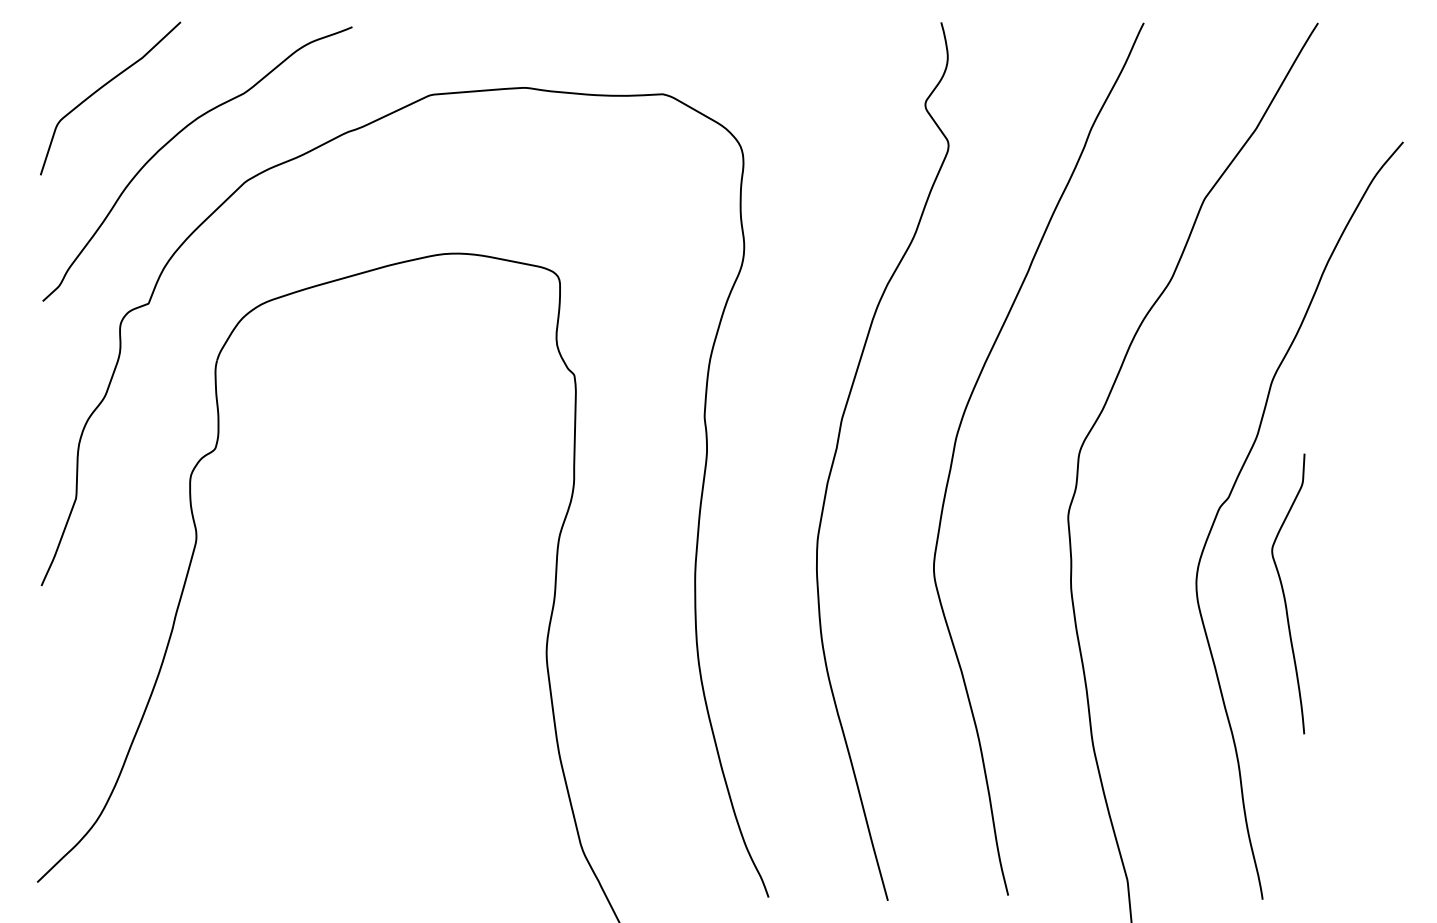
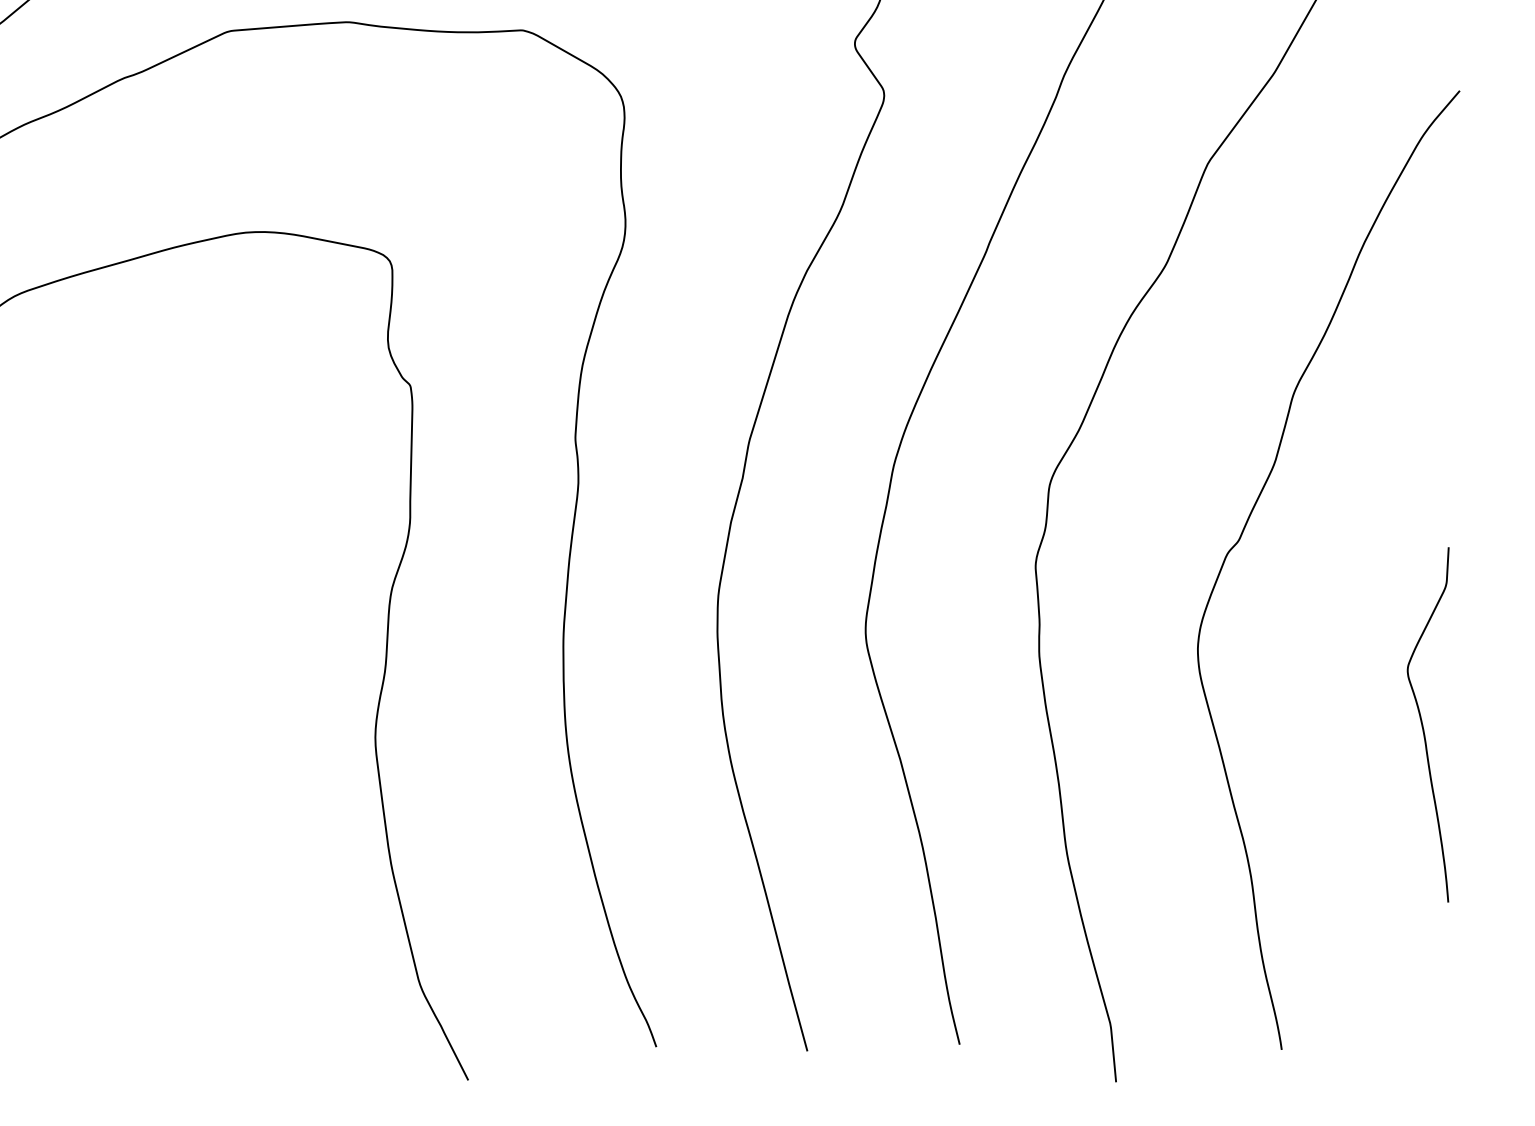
curve: (1284, 593) -> (1423, 724), moved

